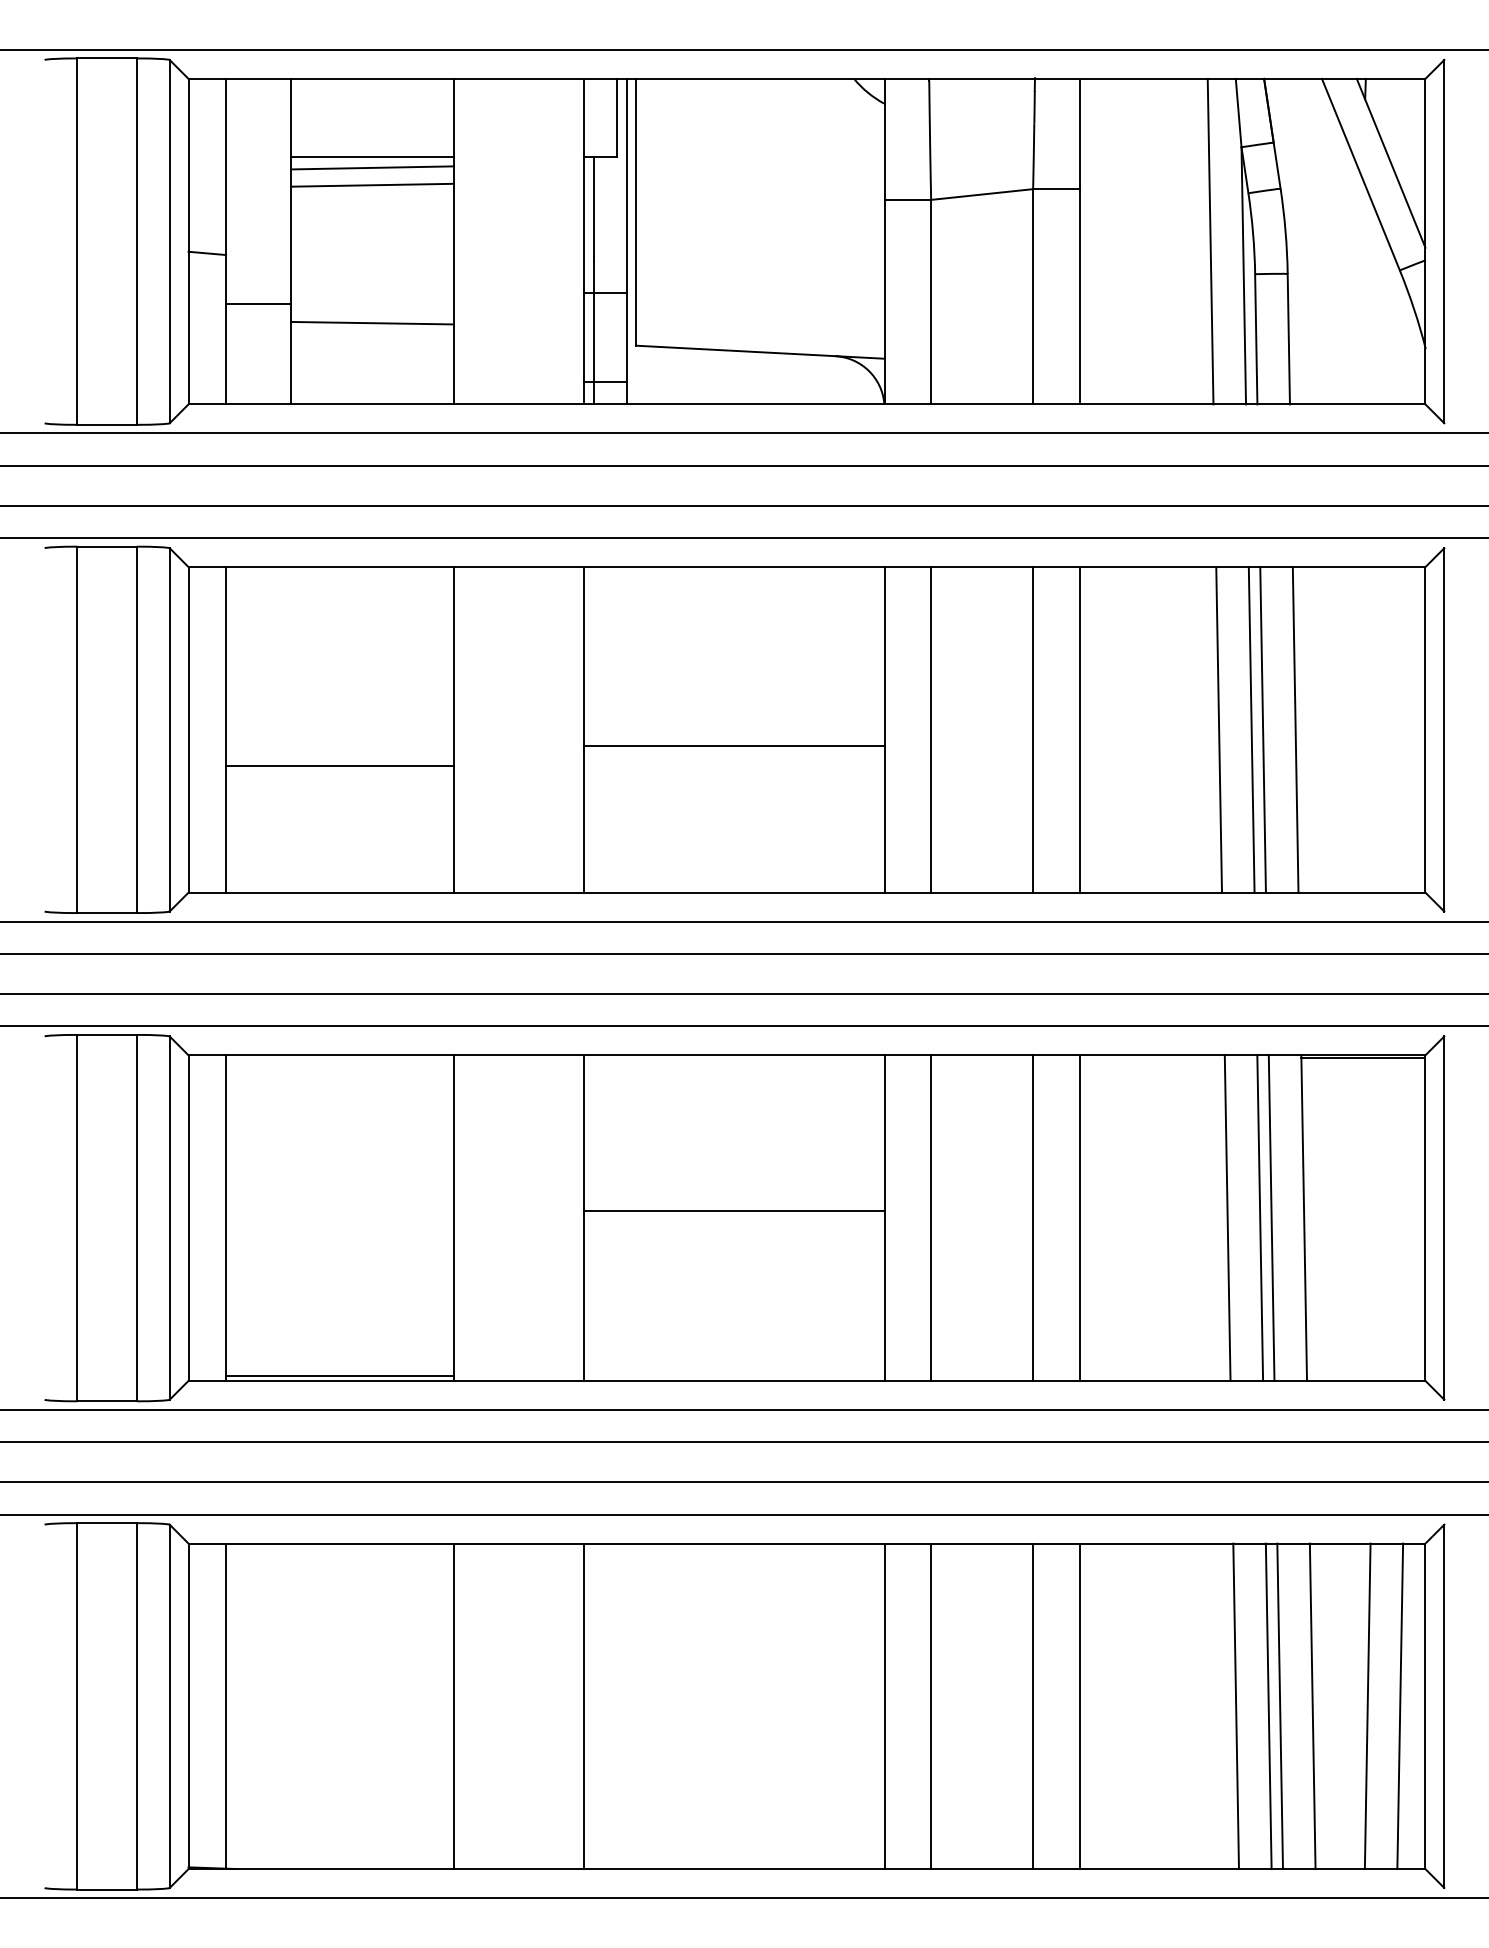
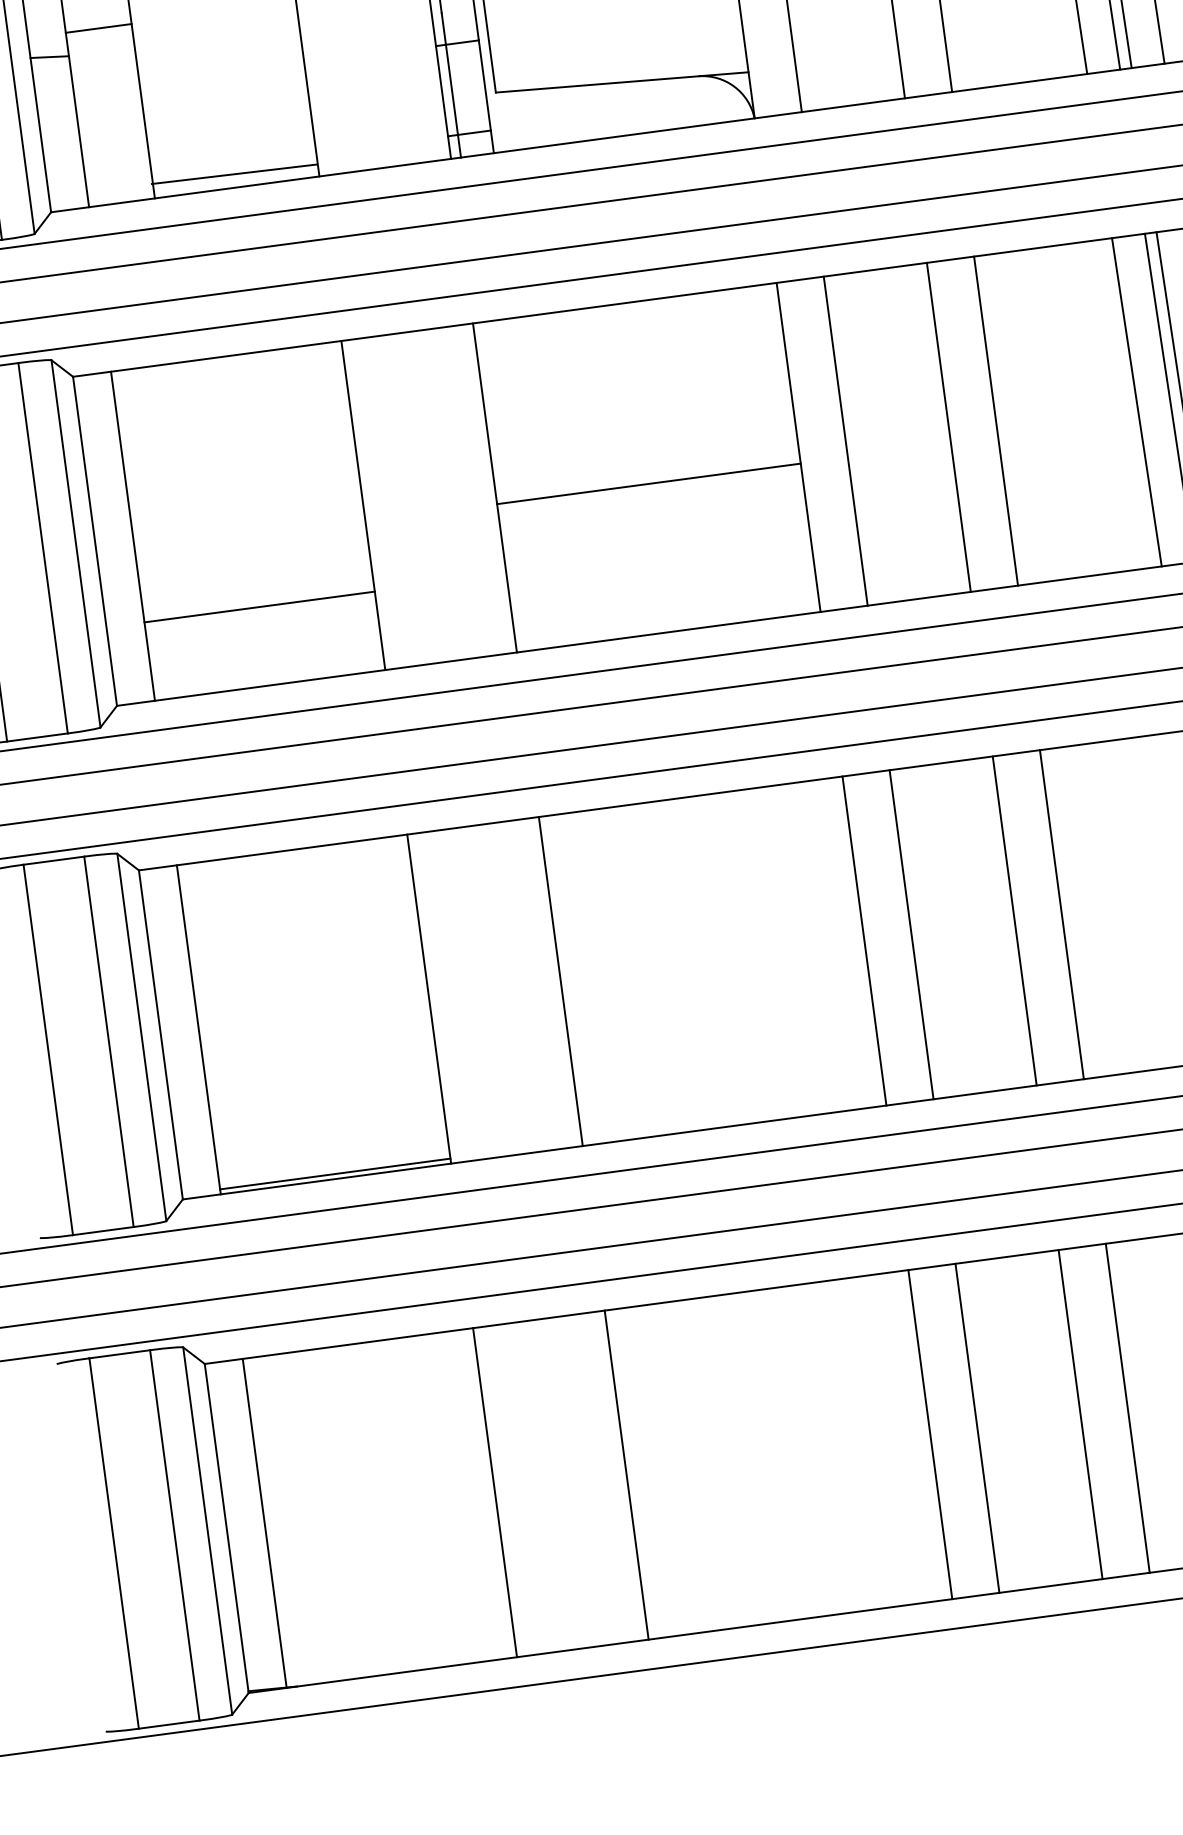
line: (258, 303) -> (98, 28), moved
line: (372, 322) -> (234, 173), moved
line: (339, 766) -> (259, 607), moved
line: (734, 1211) -> (711, 954), removed

